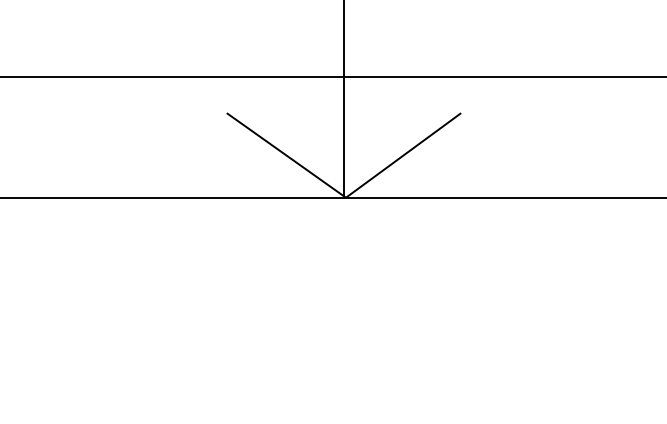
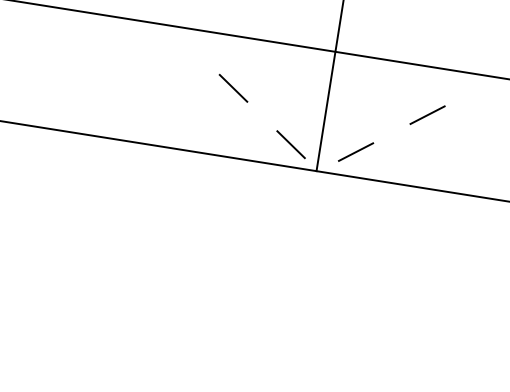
line: (344, 196) -> (317, 170), solid -> dashed

